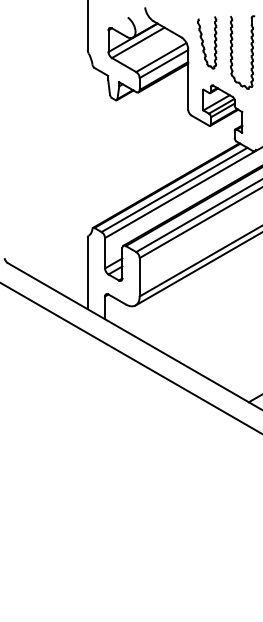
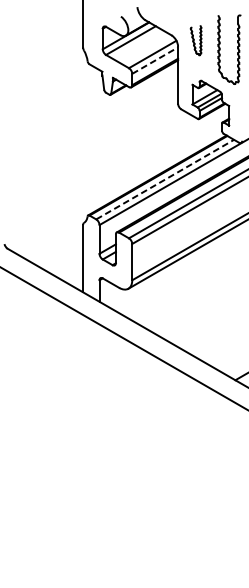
part: (207, 42) -> (196, 40), size x0.6
line: (164, 63) -> (155, 60), solid -> dashed
line: (174, 189) -> (165, 179), solid -> dashed

